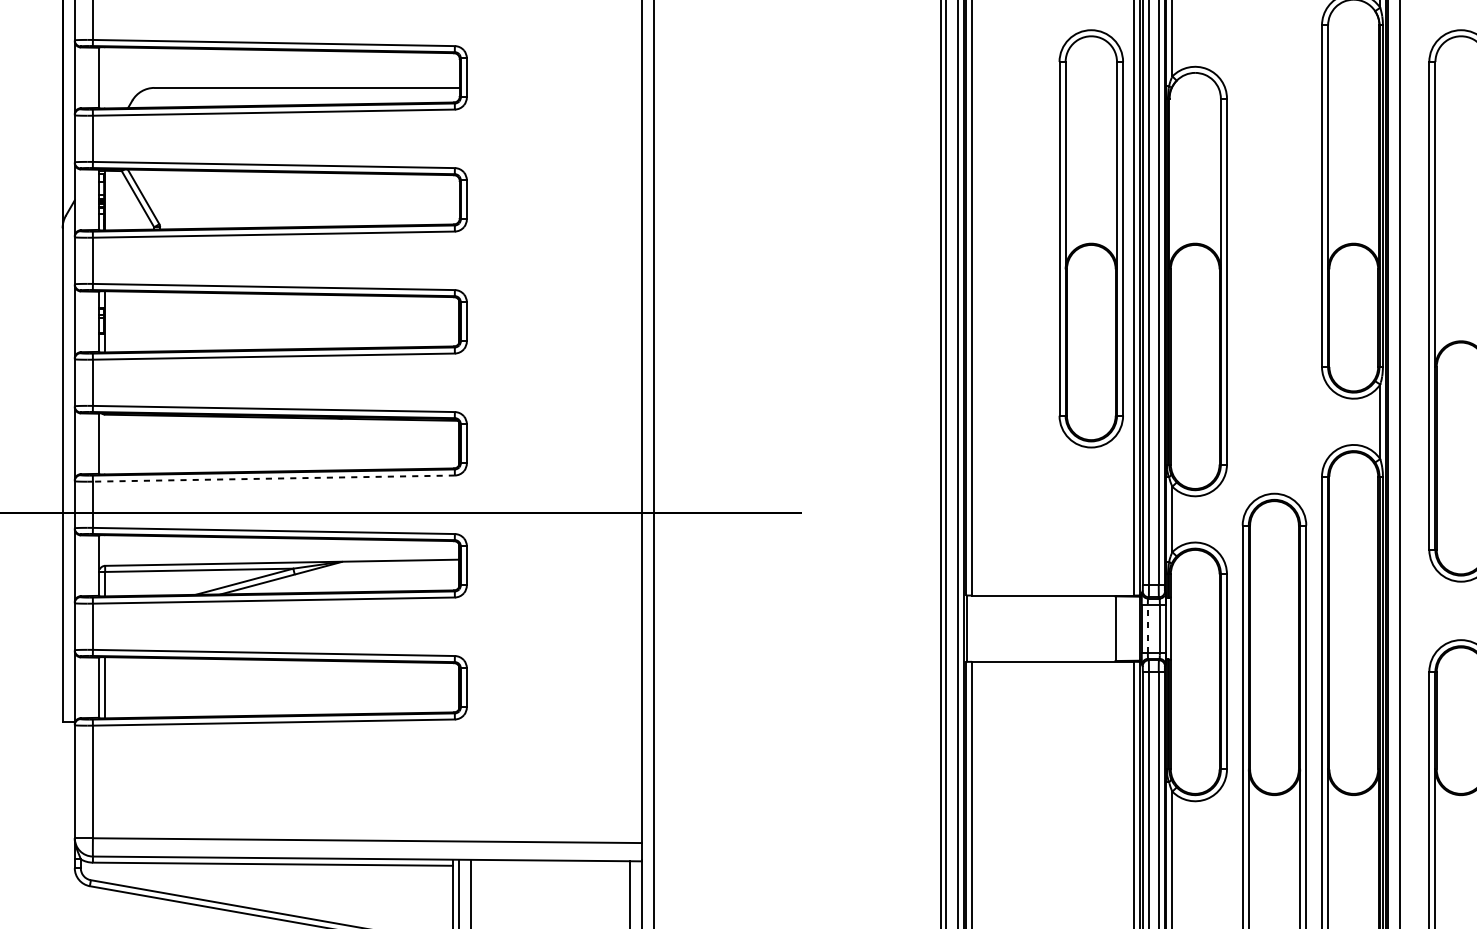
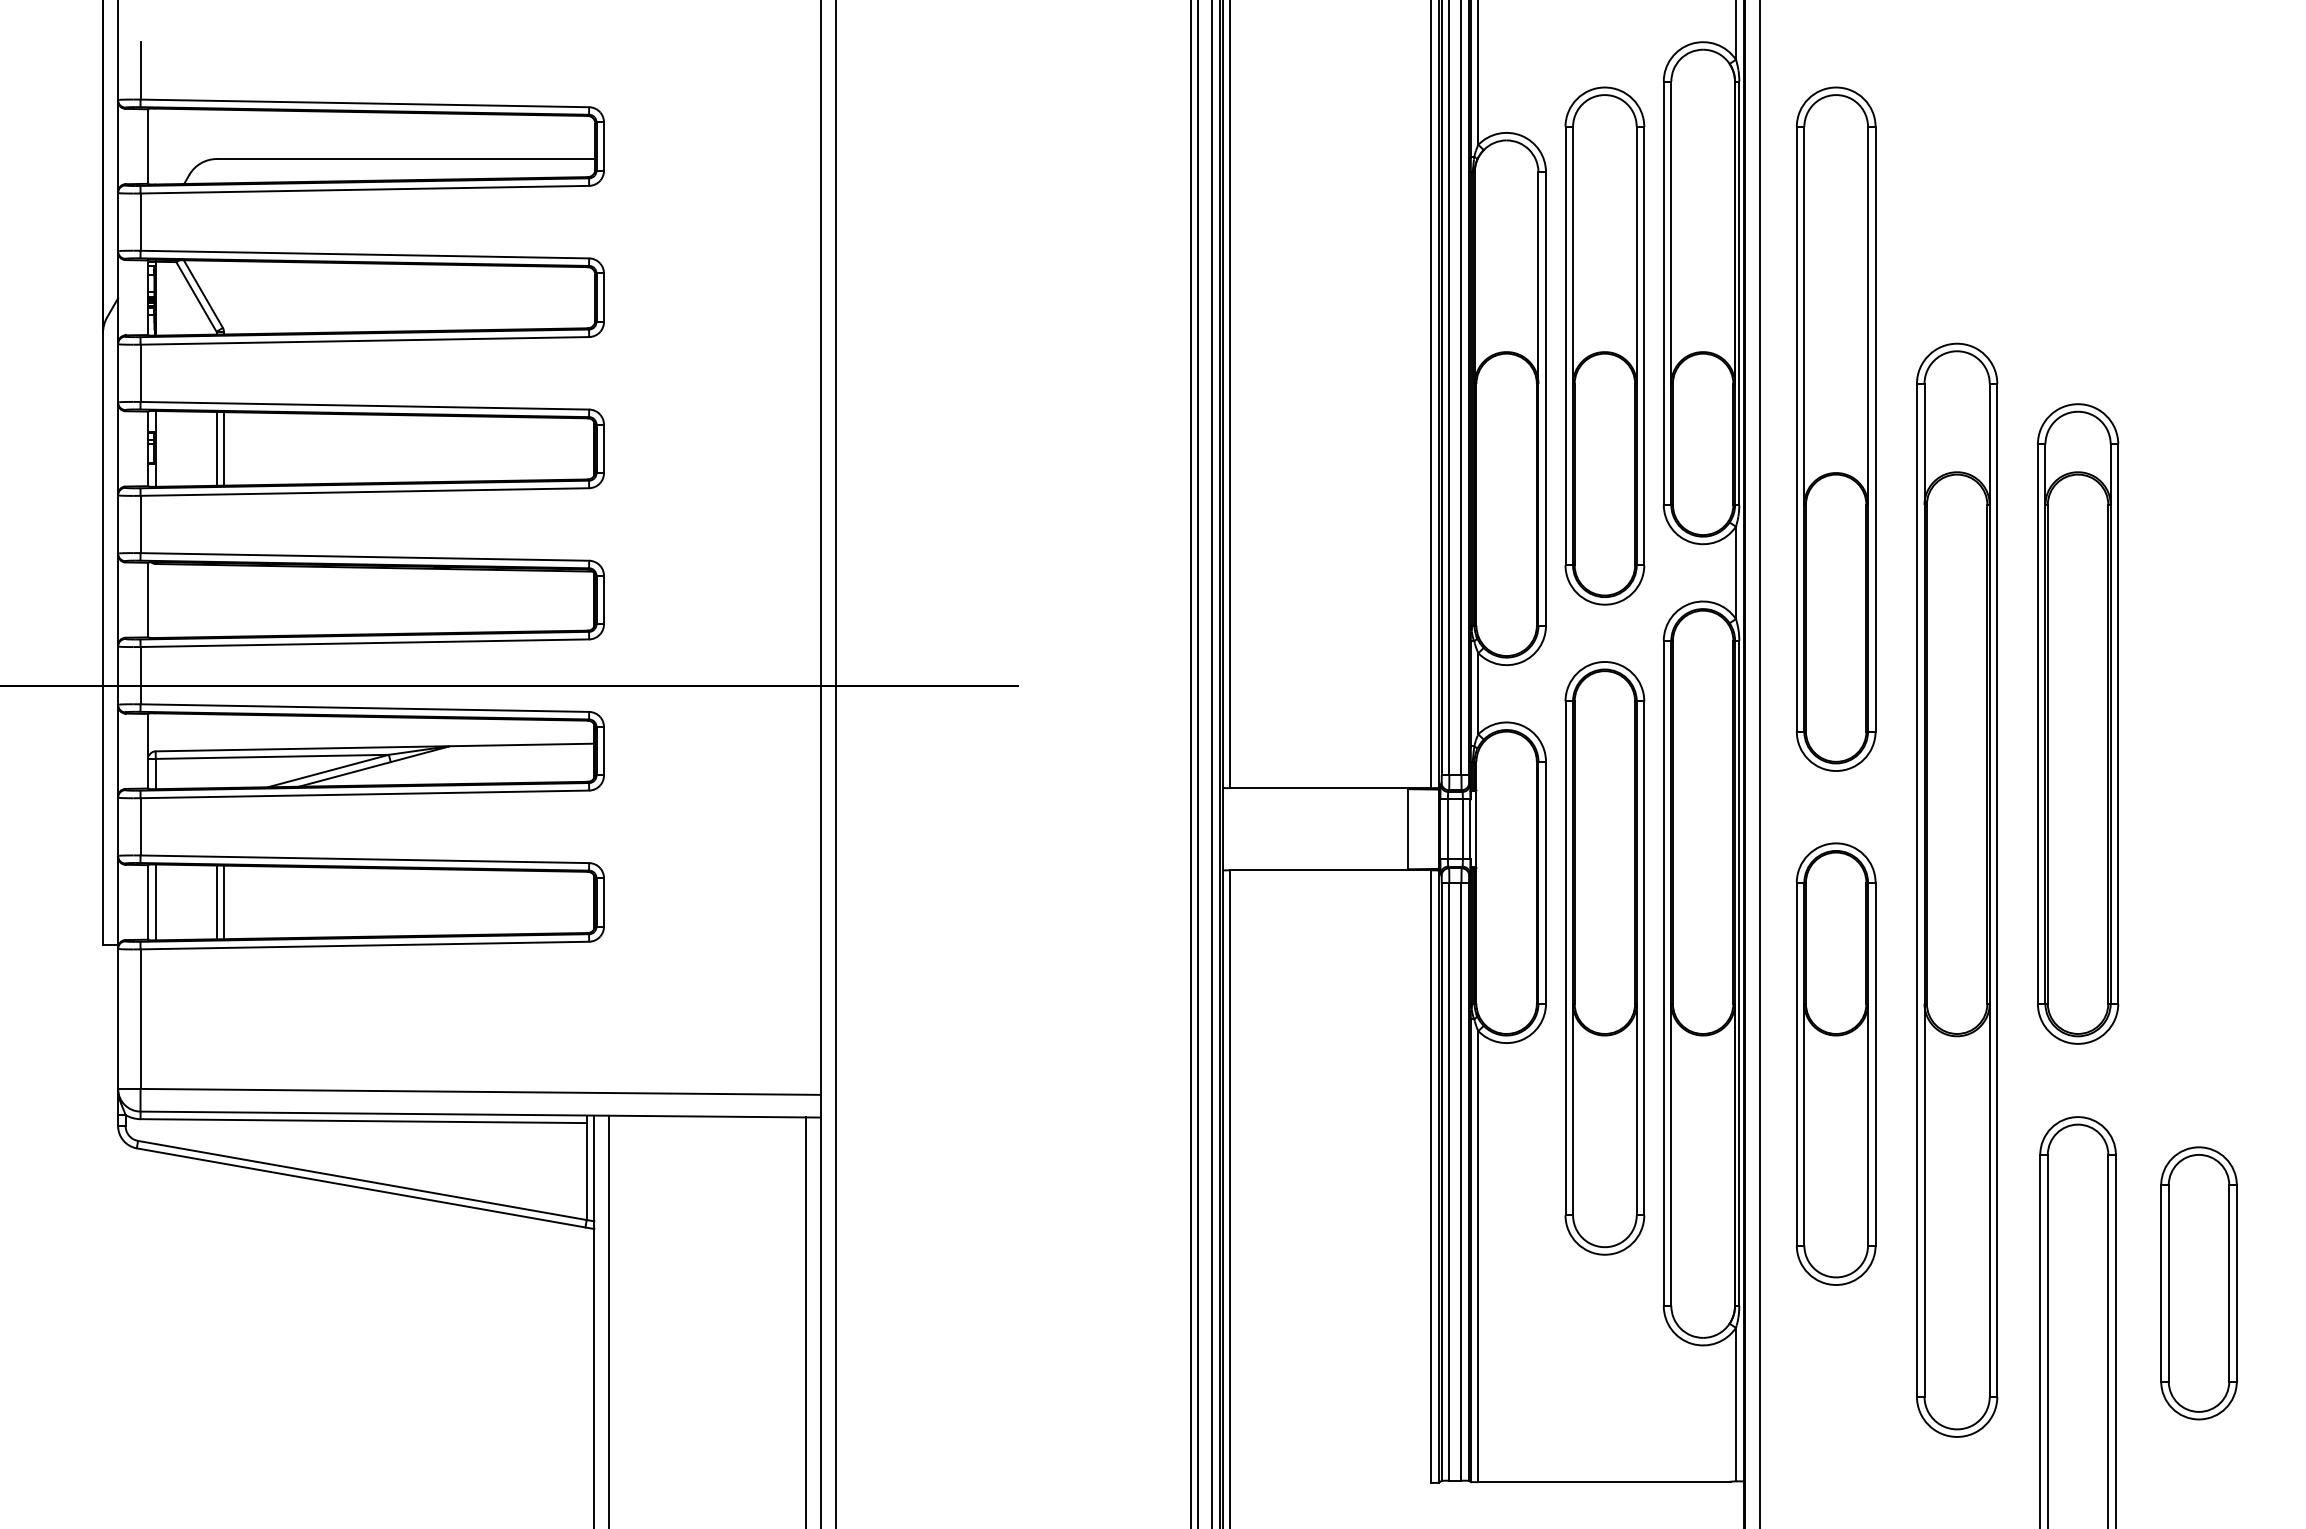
part: (1091, 238) -> (1604, 345), moved
line: (154, 321) -> (216, 448), added
line: (159, 321) -> (223, 448), added
line: (273, 478) -> (364, 643), dashed -> solid
line: (1147, 628) -> (1447, 829), dashed -> solid
line: (154, 687) -> (216, 902), added
line: (159, 687) -> (223, 902), added

